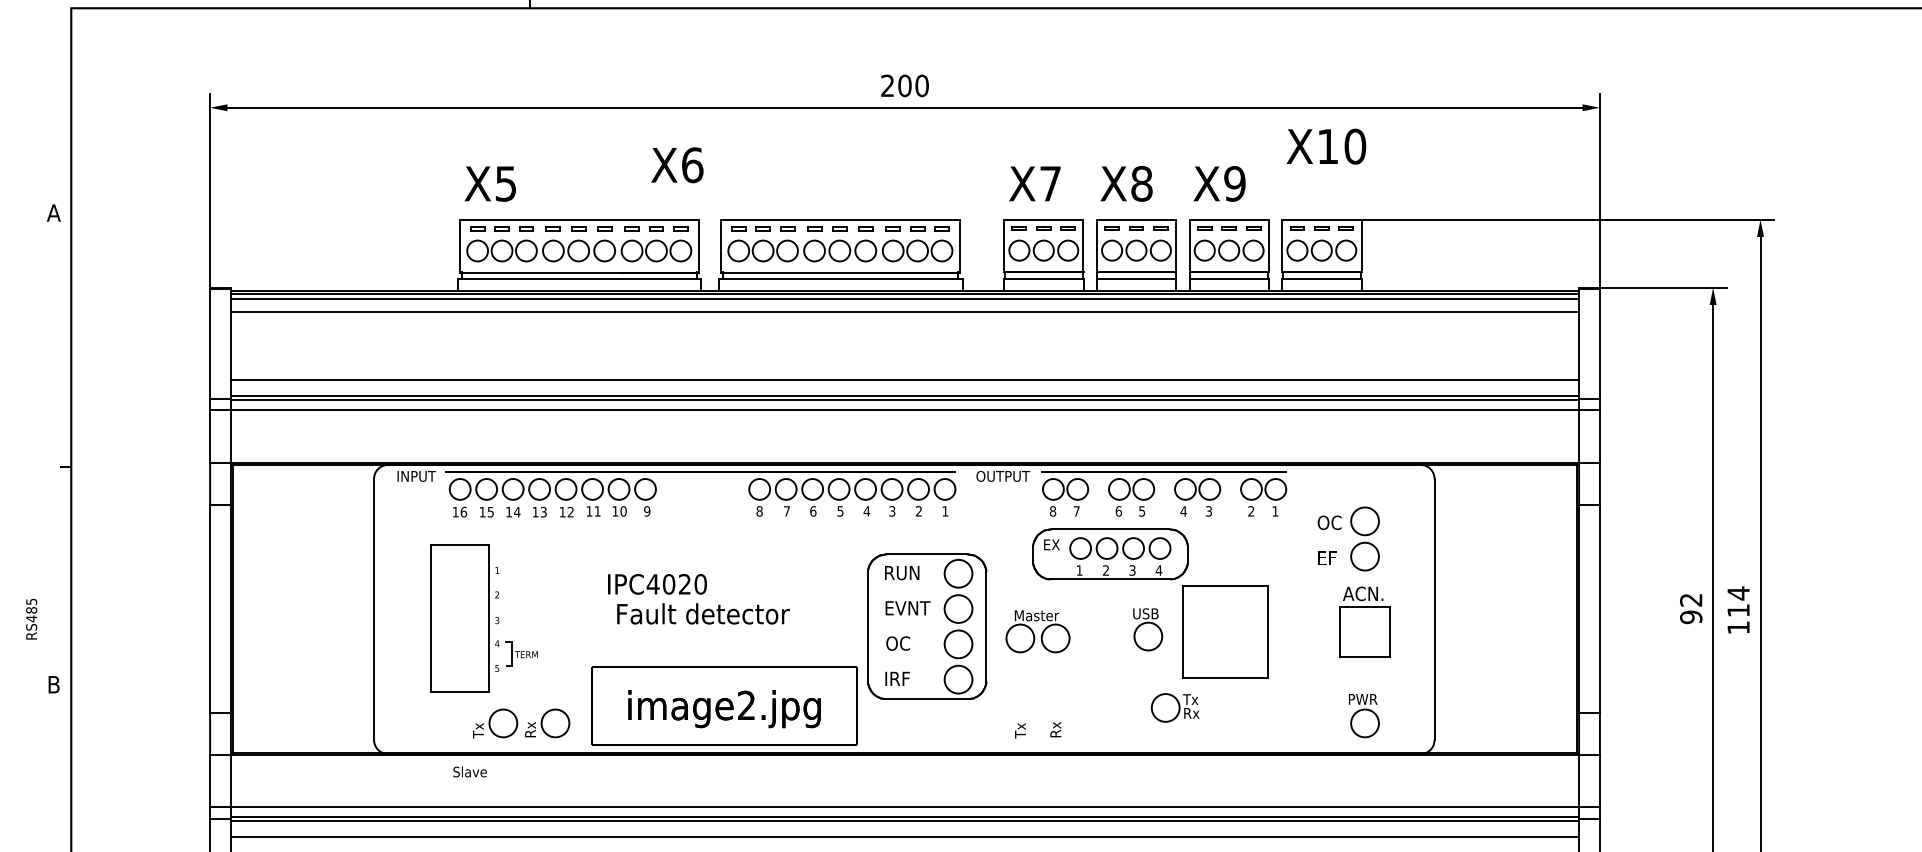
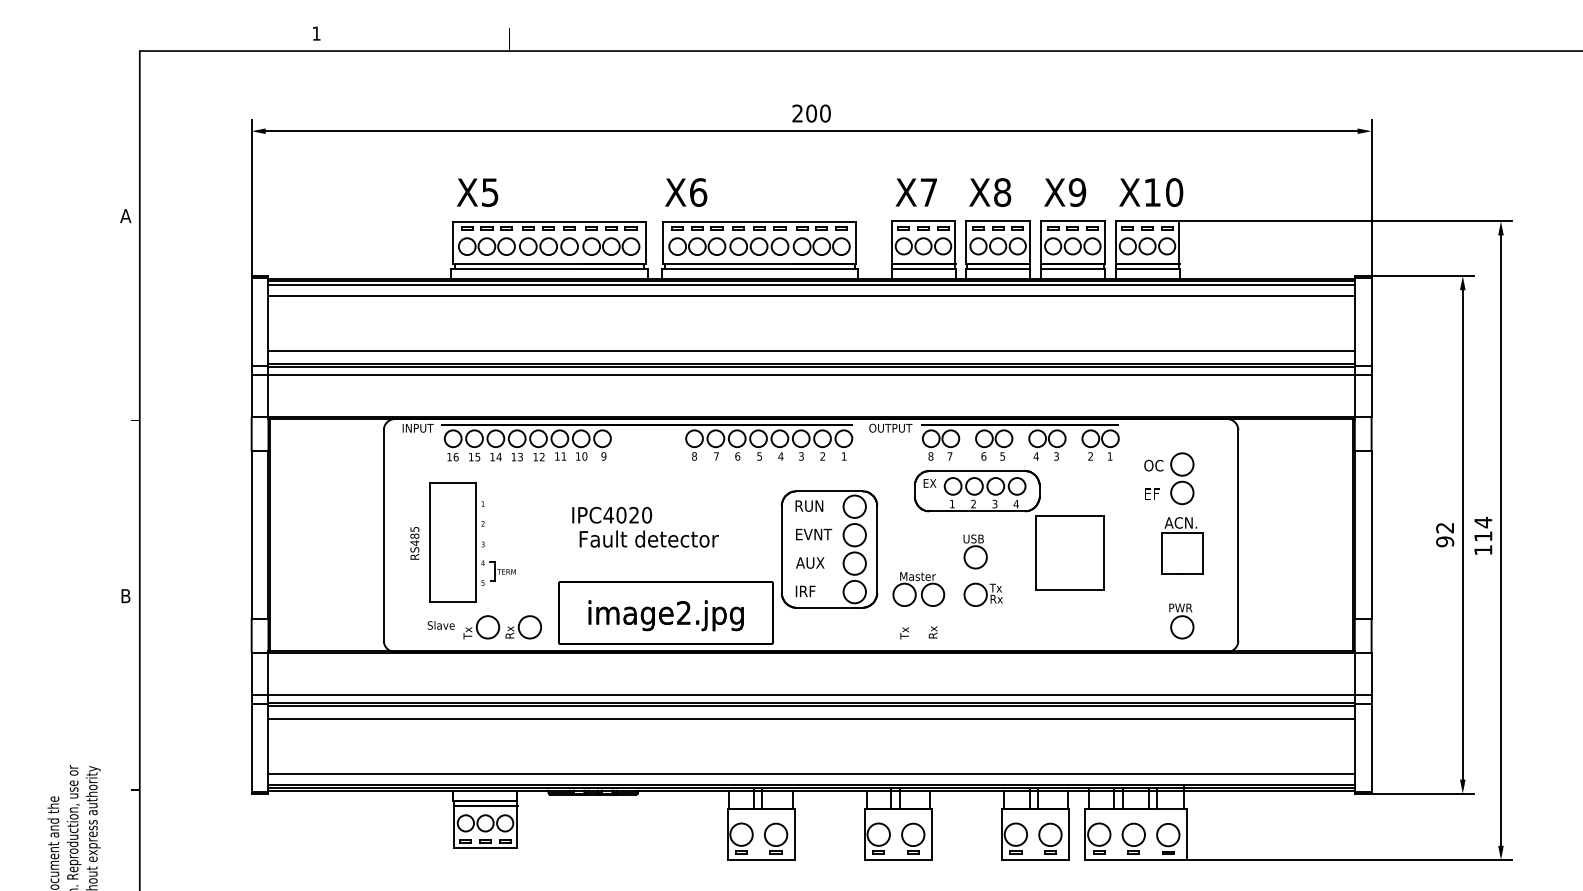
text: (1326, 146) -> (1151, 192), moved
text: (677, 165) -> (686, 192), moved
text: (31, 619) -> (414, 543), moved
part: (1148, 629) -> (975, 551), moved
part: (1037, 631) -> (918, 589), moved
text: (903, 642) -> (810, 562), OC -> AUX
part: (1174, 707) -> (982, 594), moved
text: (469, 772) -> (440, 625), moved

